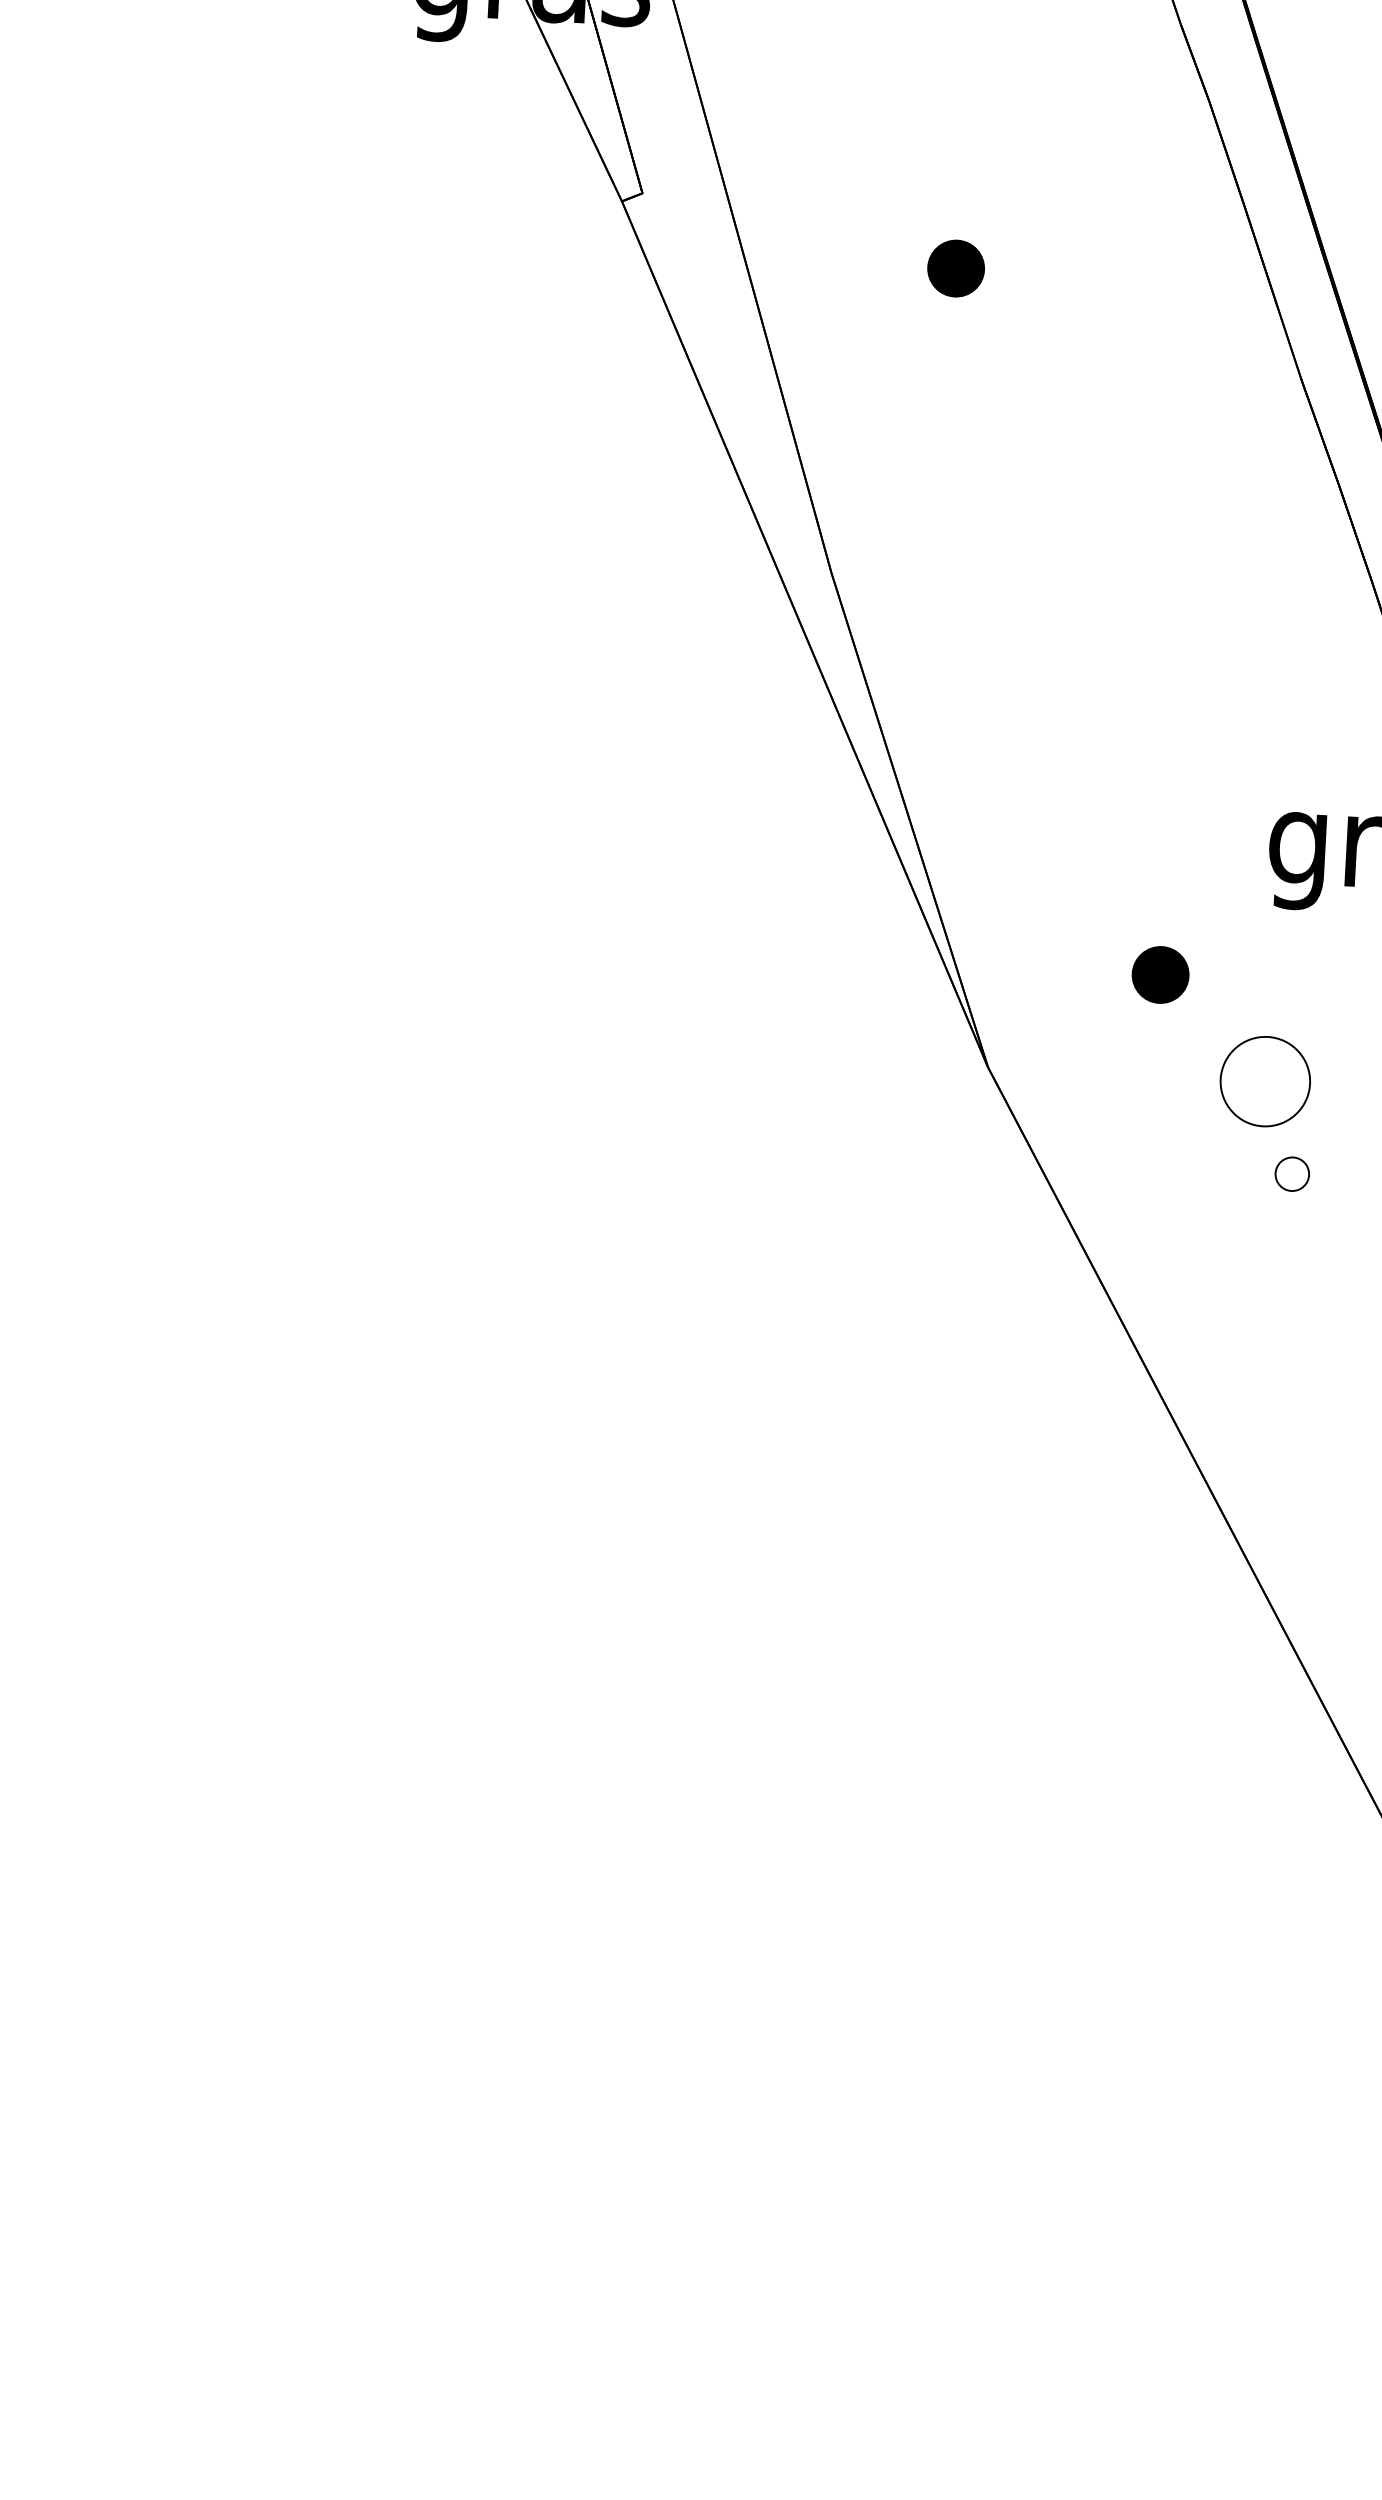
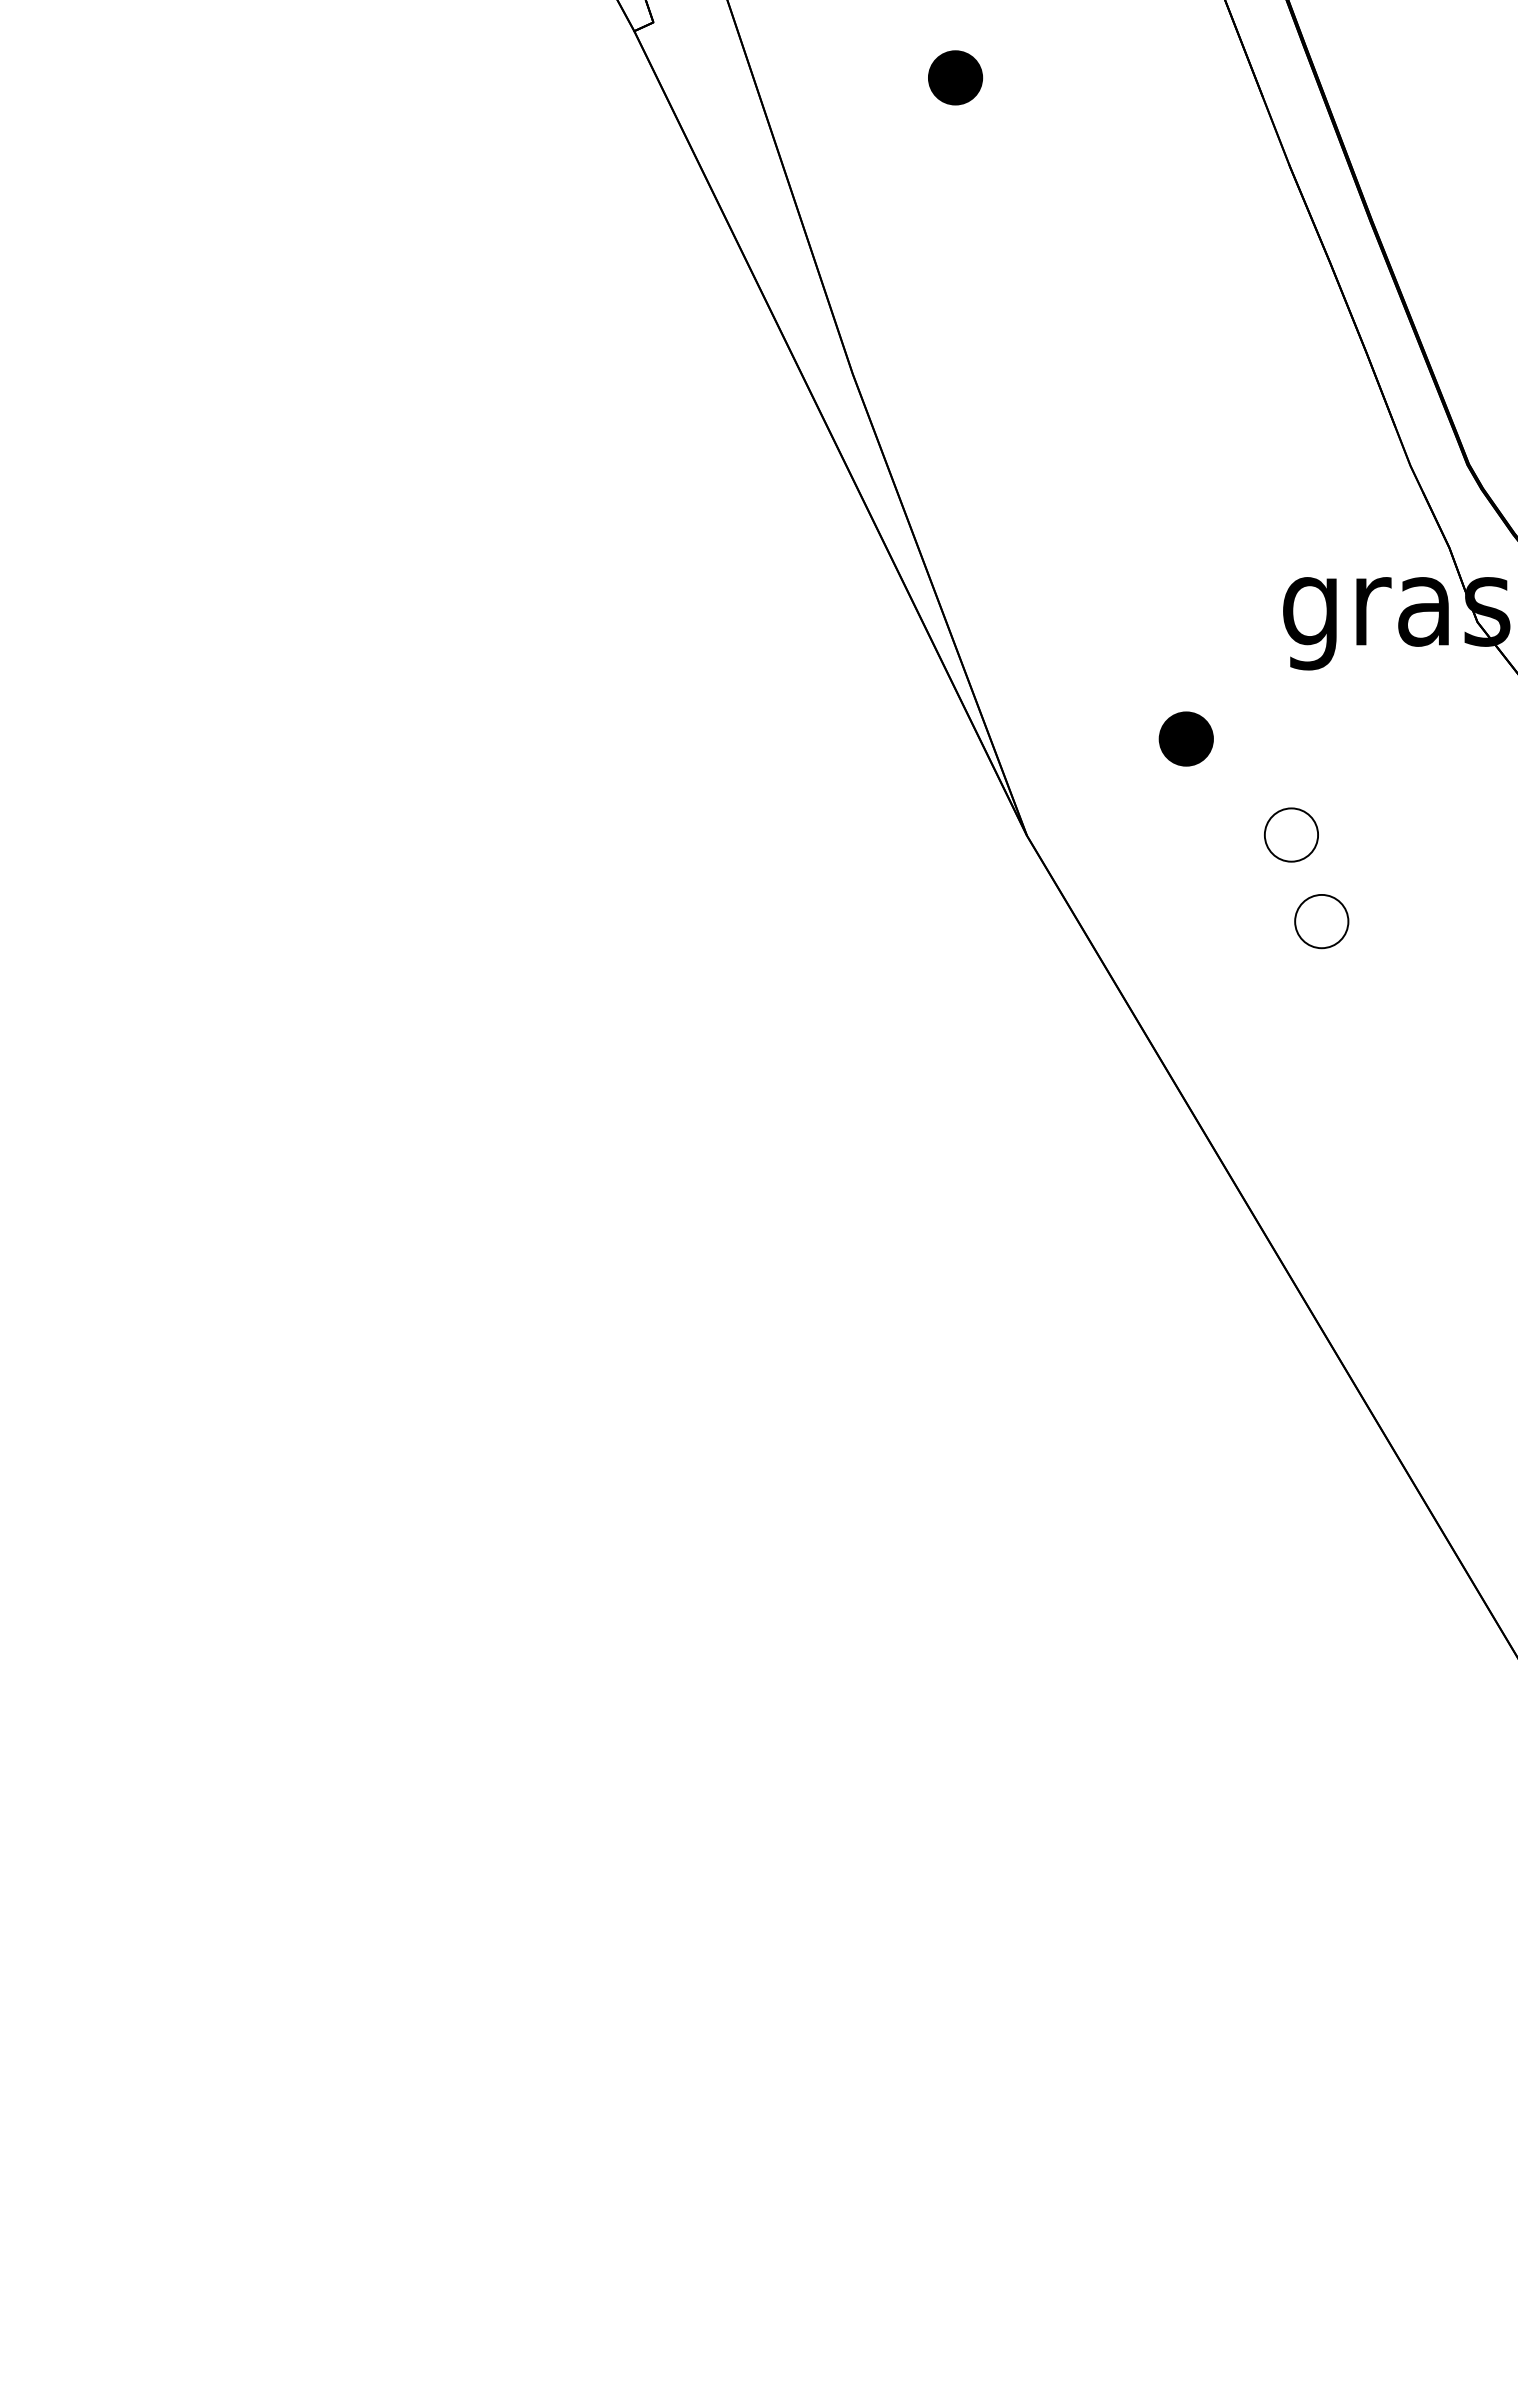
part: (1265, 1081) -> (1291, 834), size x0.62
part: (1291, 1173) -> (1321, 921), size x1.67

